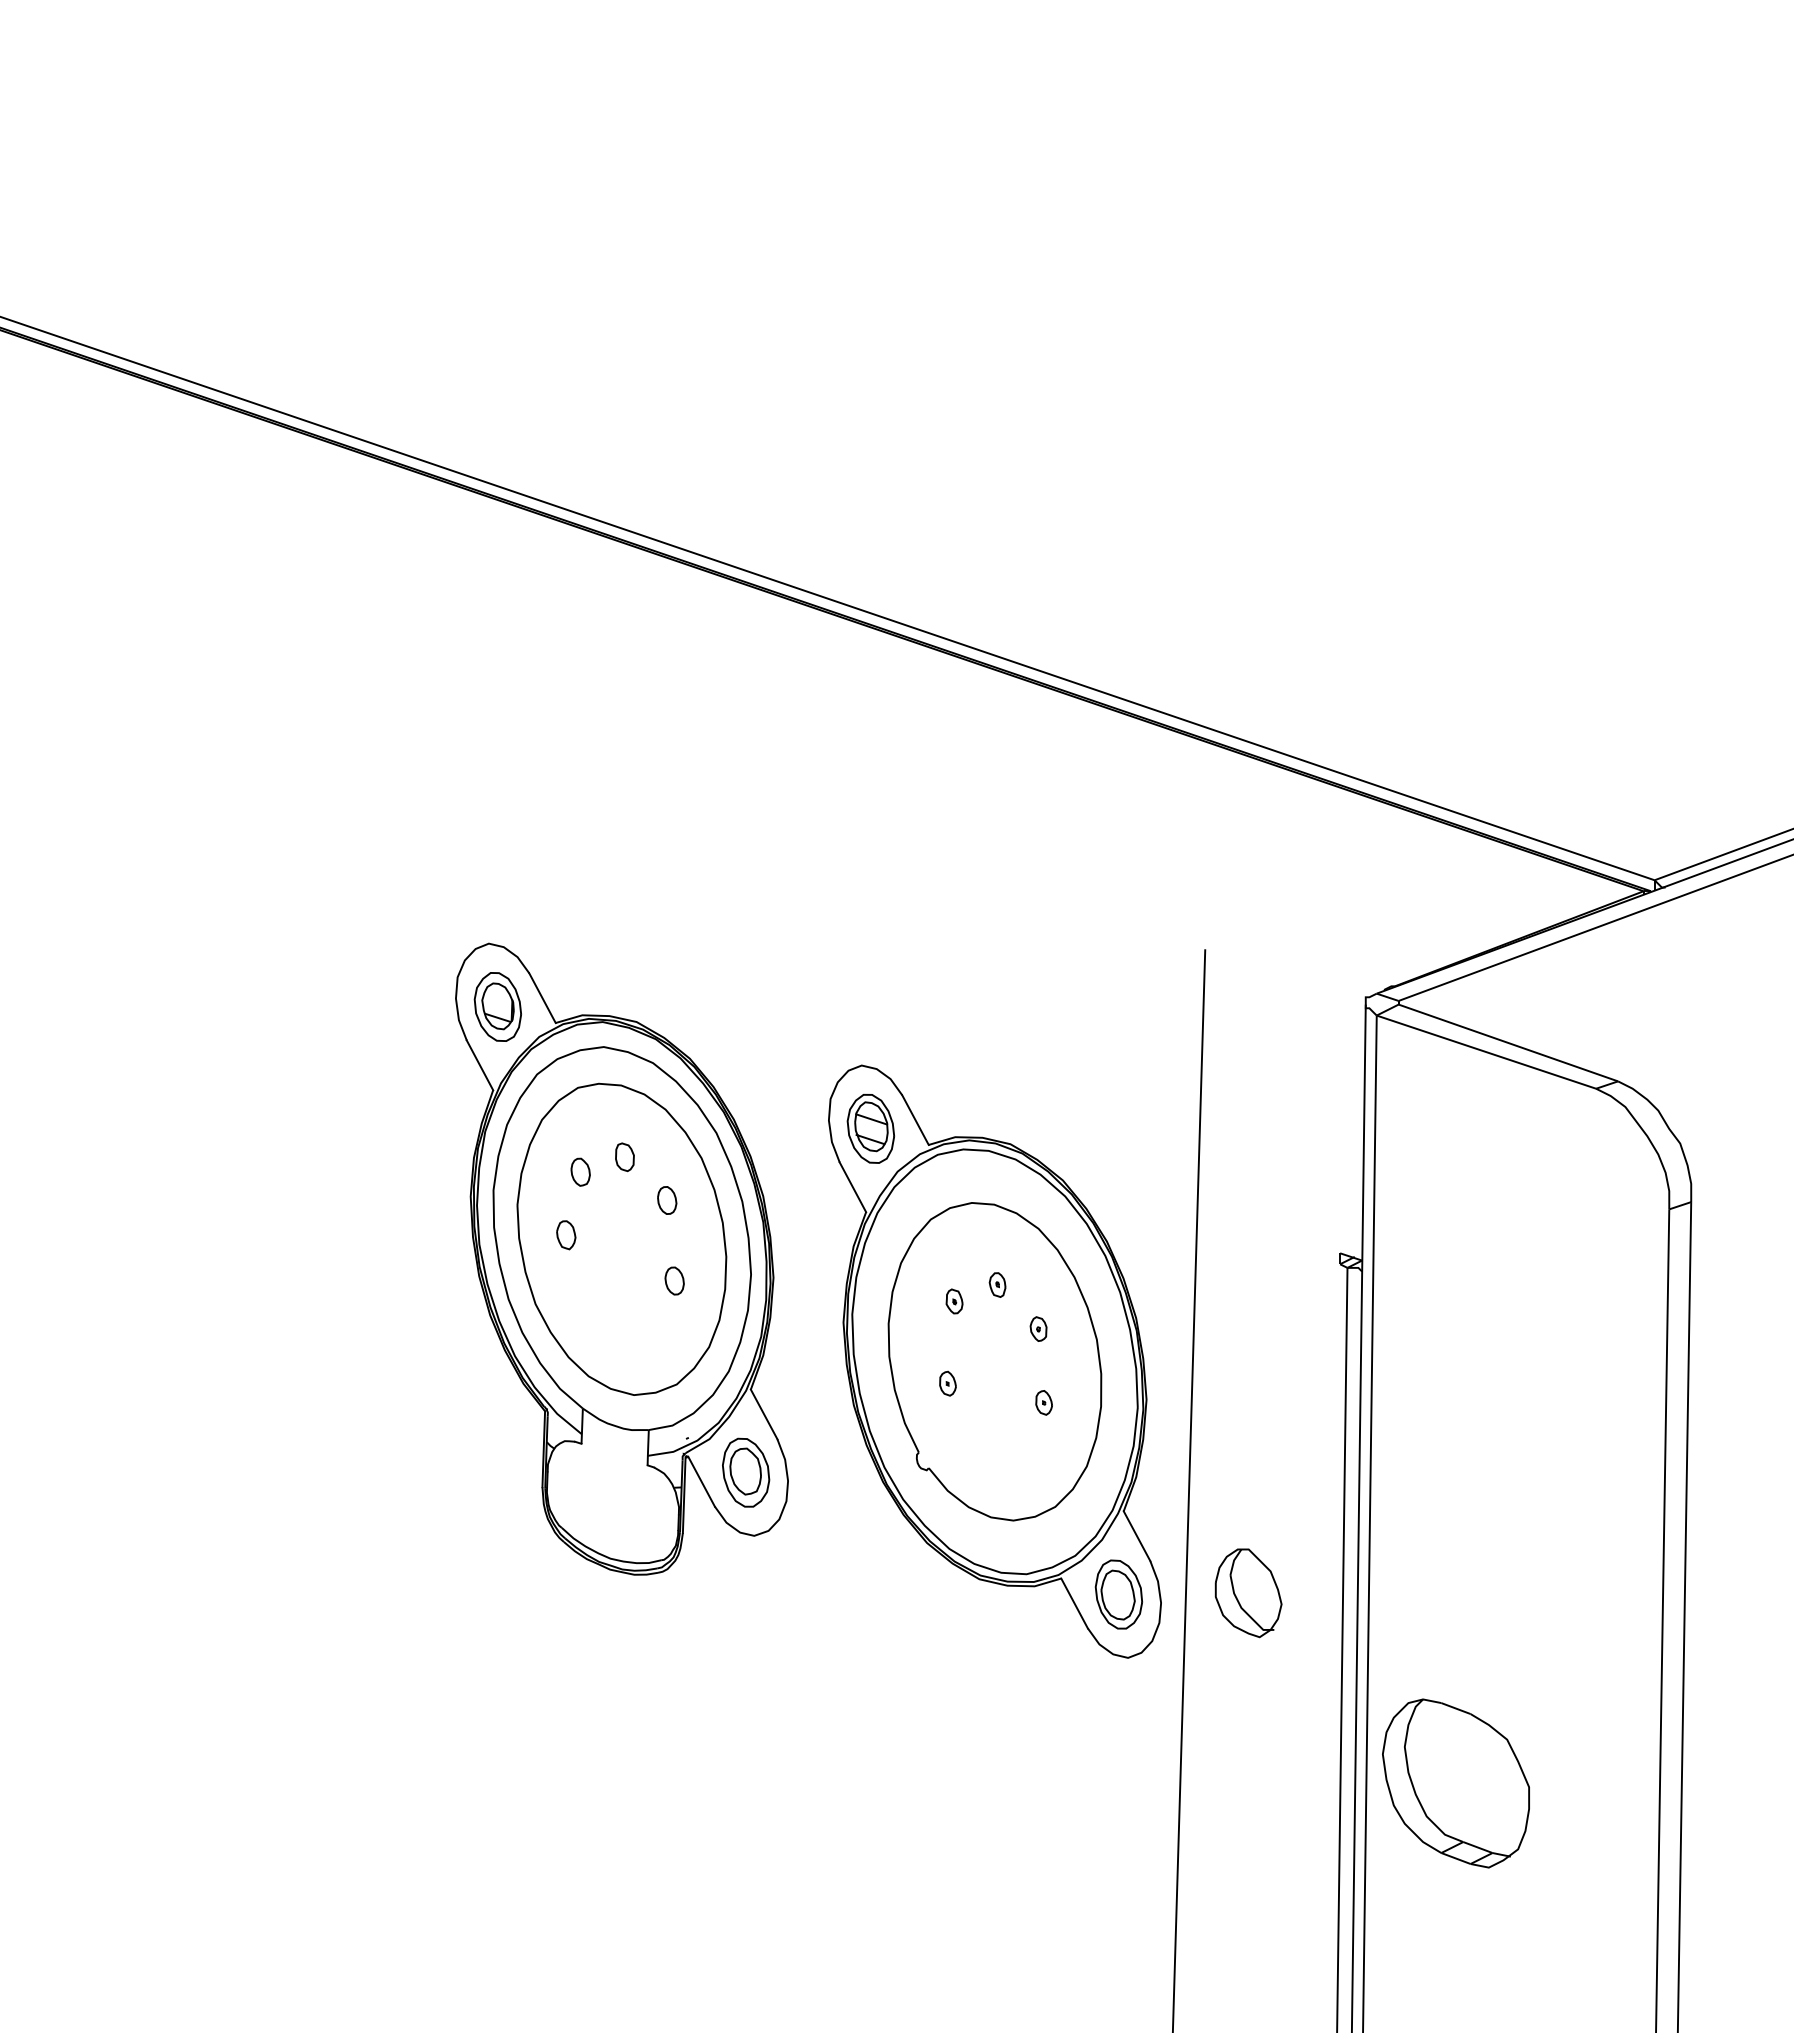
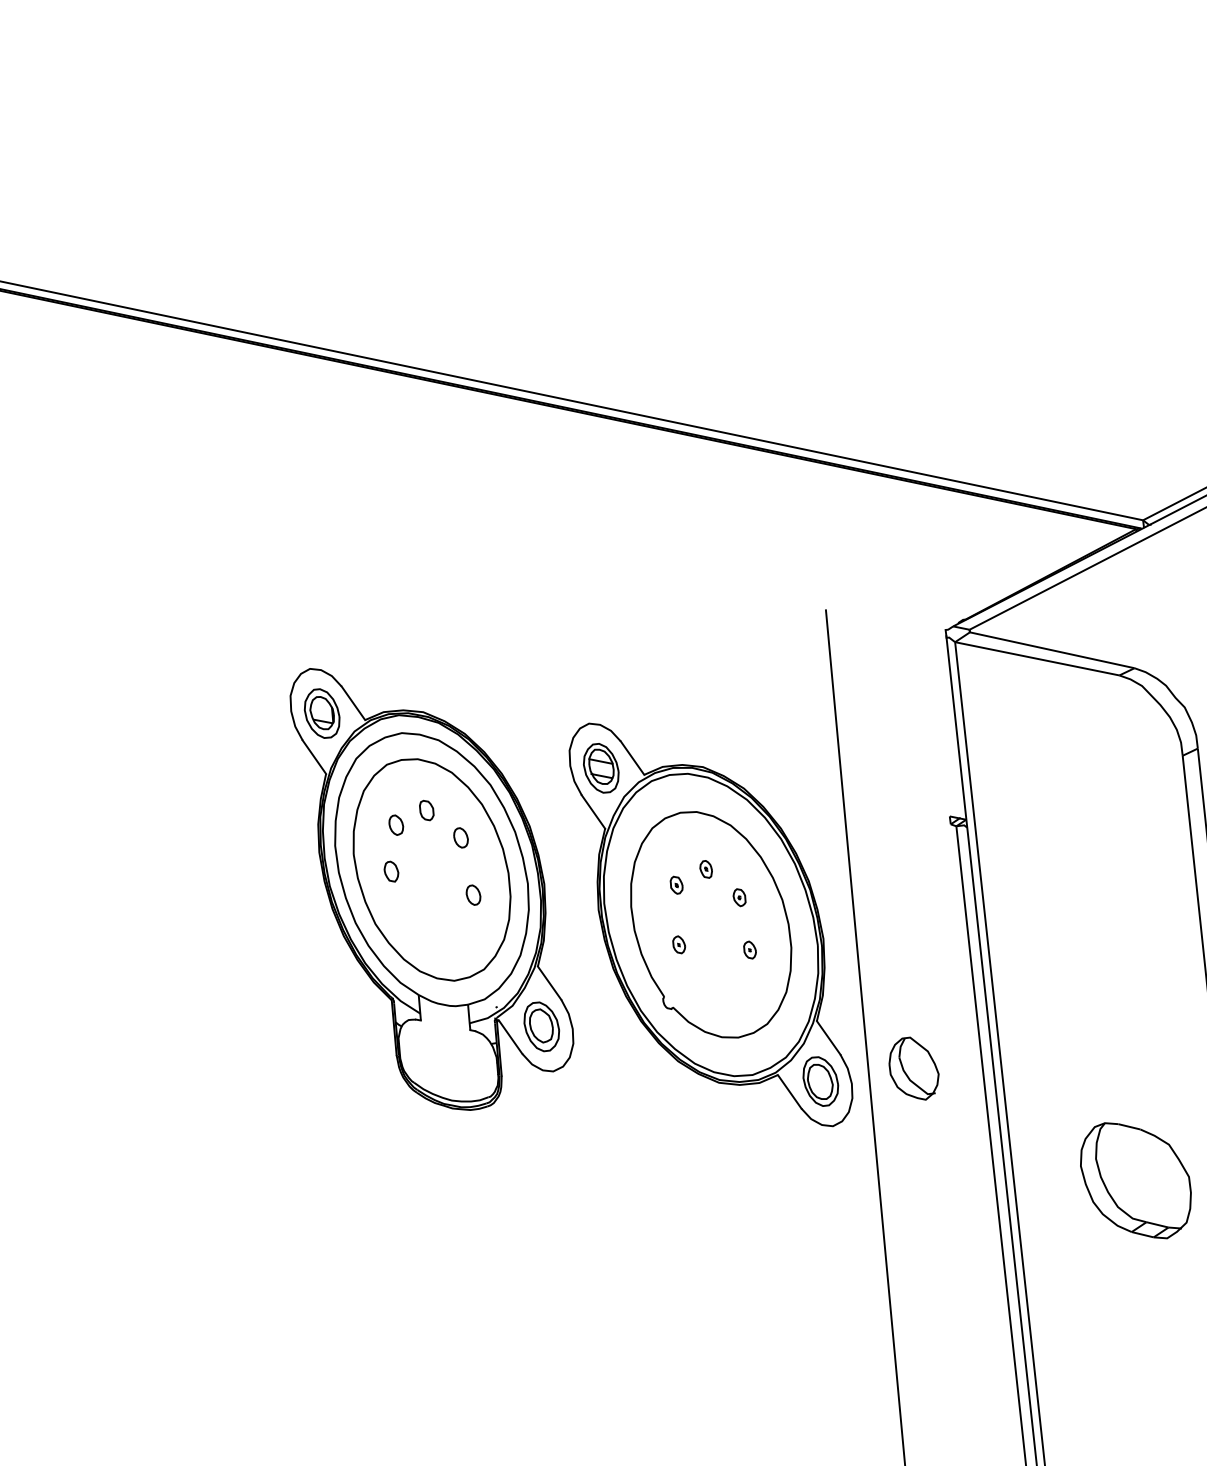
part: (1455, 1783) -> (1135, 1180), moved

